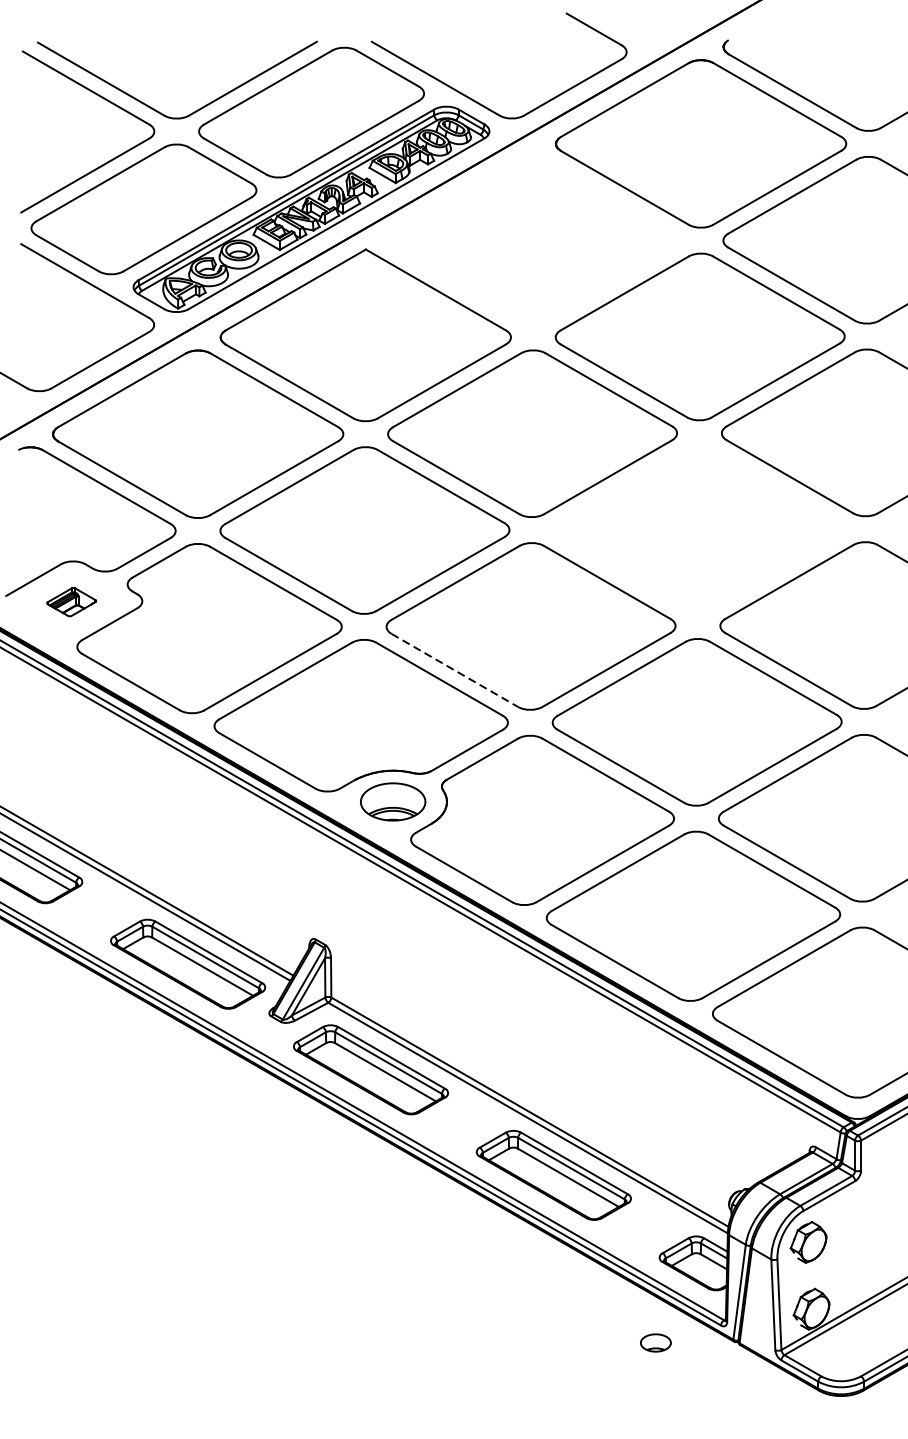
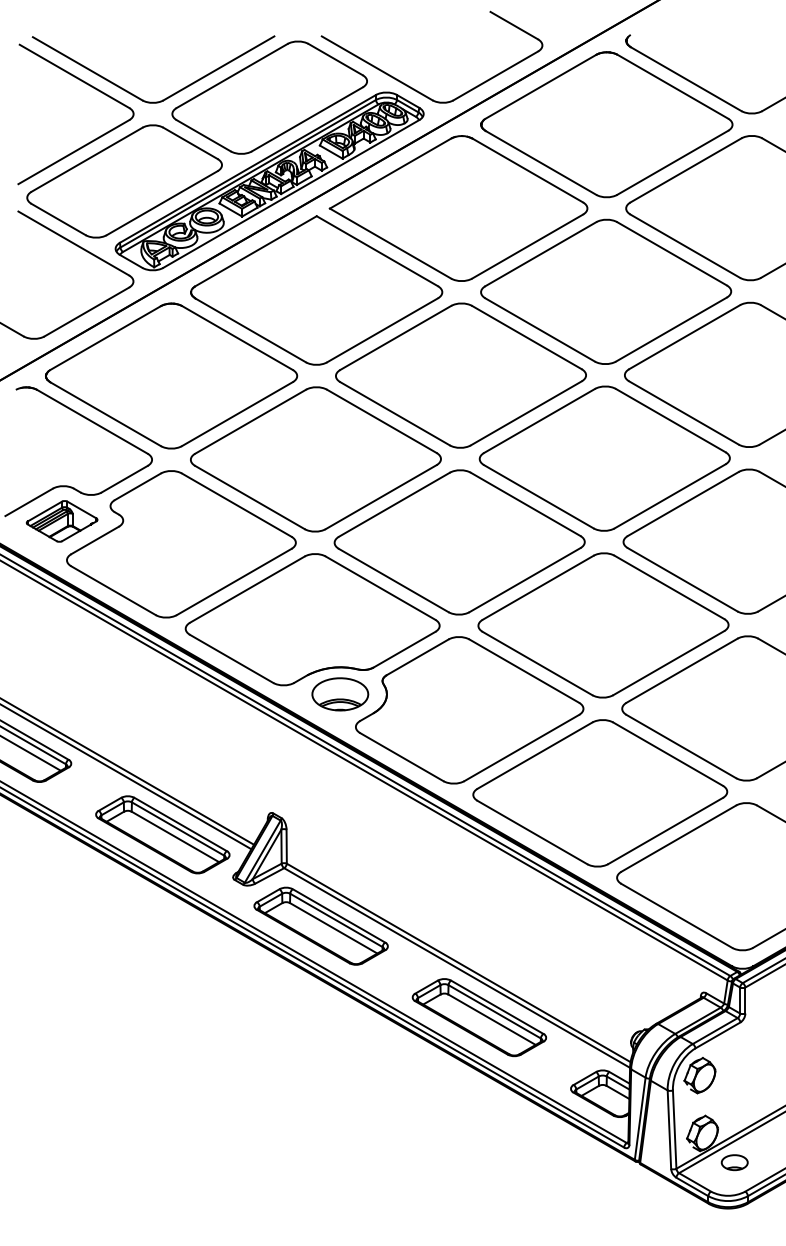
part: (529, 240) -> (458, 208), added
part: (698, 529) -> (604, 458), added
part: (71, 602) -> (61, 521), size x1.67
line: (455, 670) -> (394, 580), dashed -> solid
part: (655, 1342) -> (734, 1162), moved

